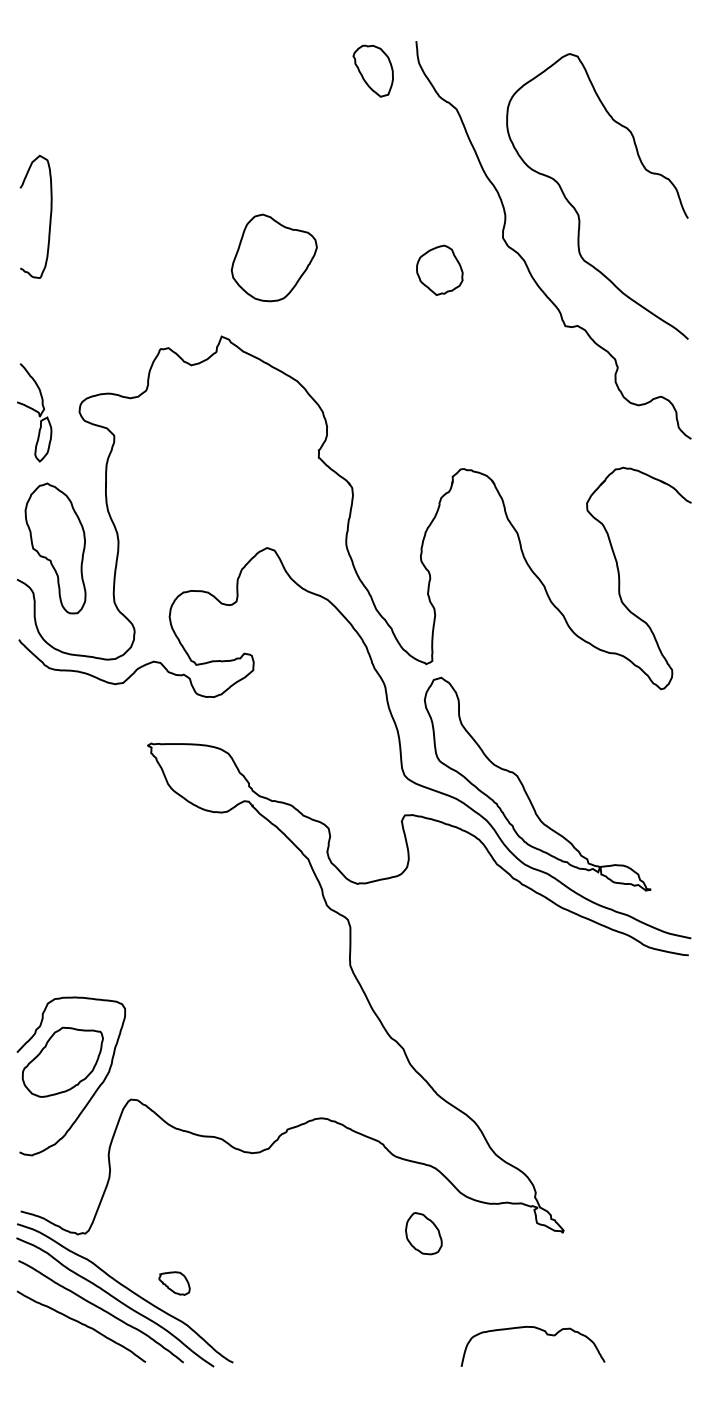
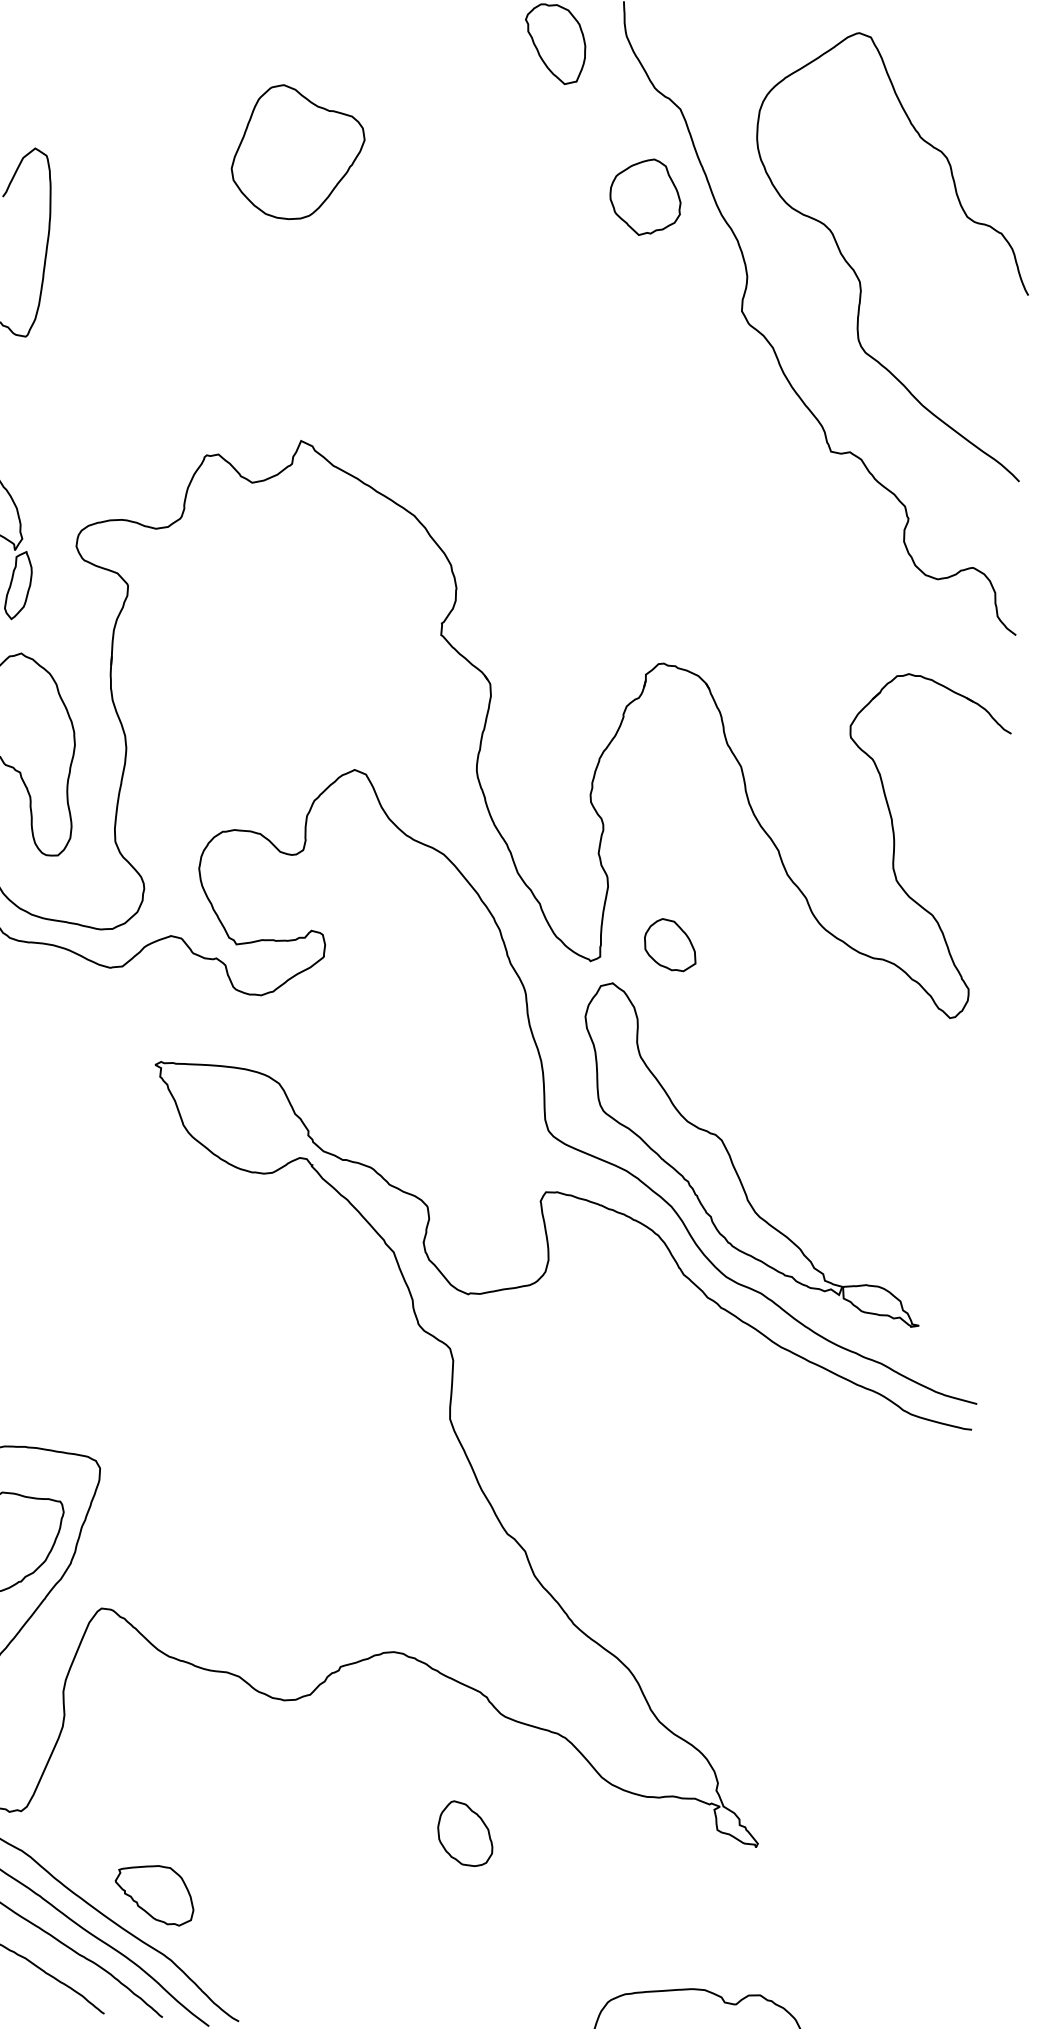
part: (273, 257) -> (297, 151), moved
part: (439, 269) -> (645, 195), moved
part: (477, 650) -> (670, 944), added
part: (423, 1233) -> (464, 1833), moved
part: (174, 1283) -> (154, 1894), size x1.67

